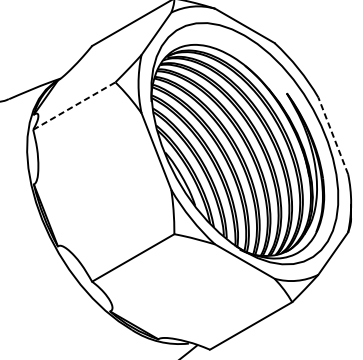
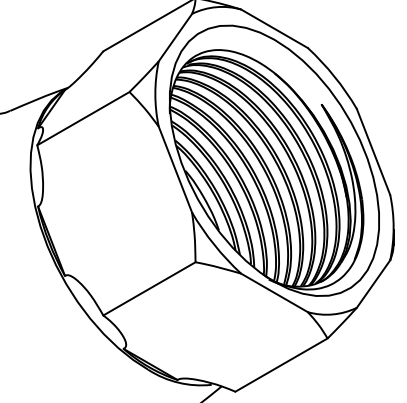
line: (74, 105) -> (83, 118), dashed -> solid
line: (333, 135) -> (373, 151), dashed -> solid

